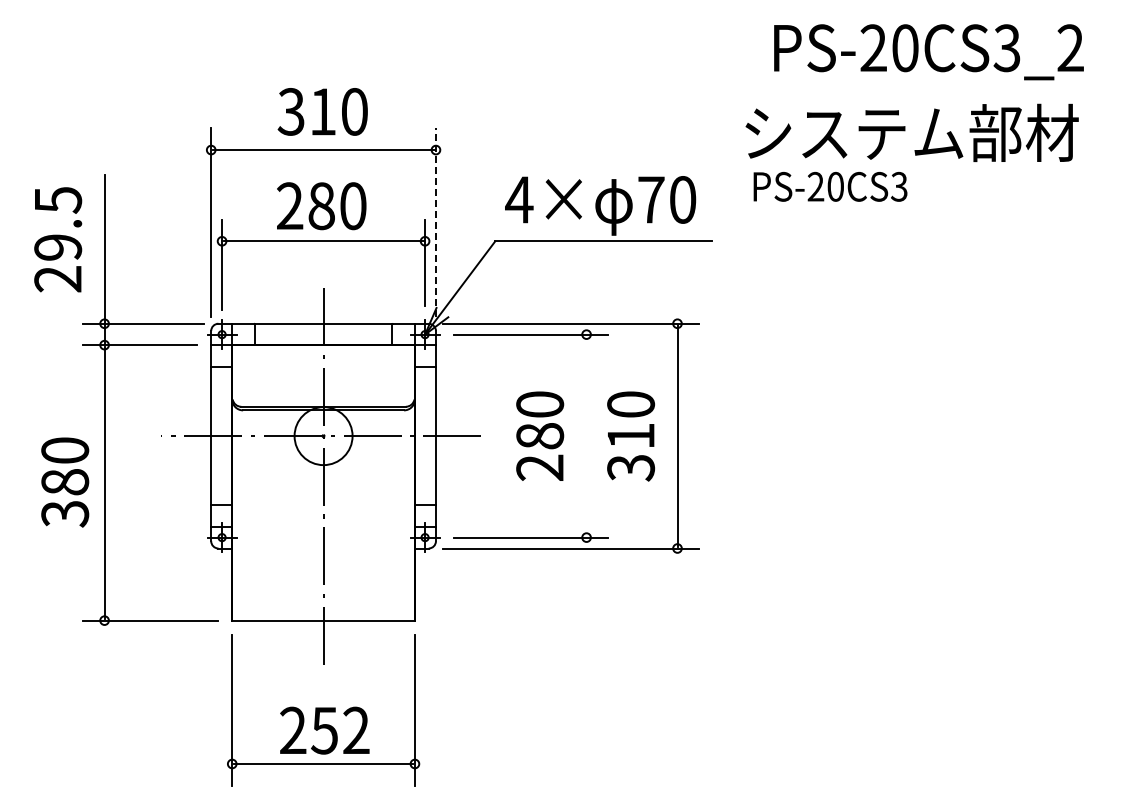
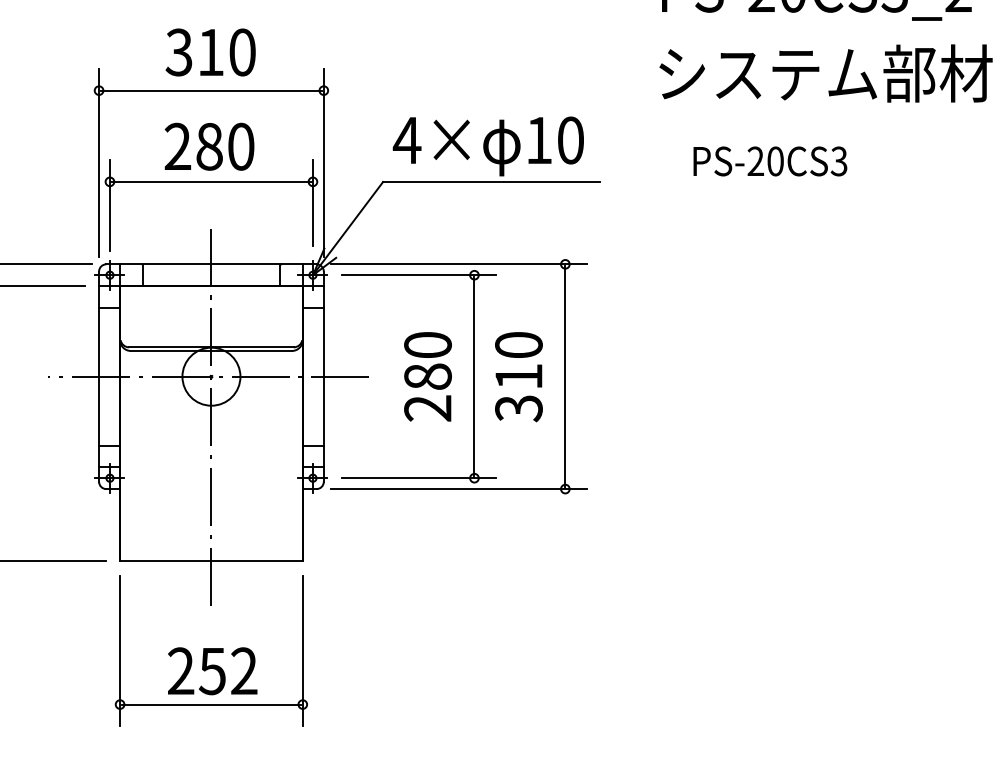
text: (911, 132) -> (825, 73), moved
text: (830, 186) -> (770, 161), moved
text: (651, 199) -> (539, 140), 70 -> 10
line: (435, 221) -> (323, 162), dashed -> solid
line: (586, 436) -> (474, 377), added

